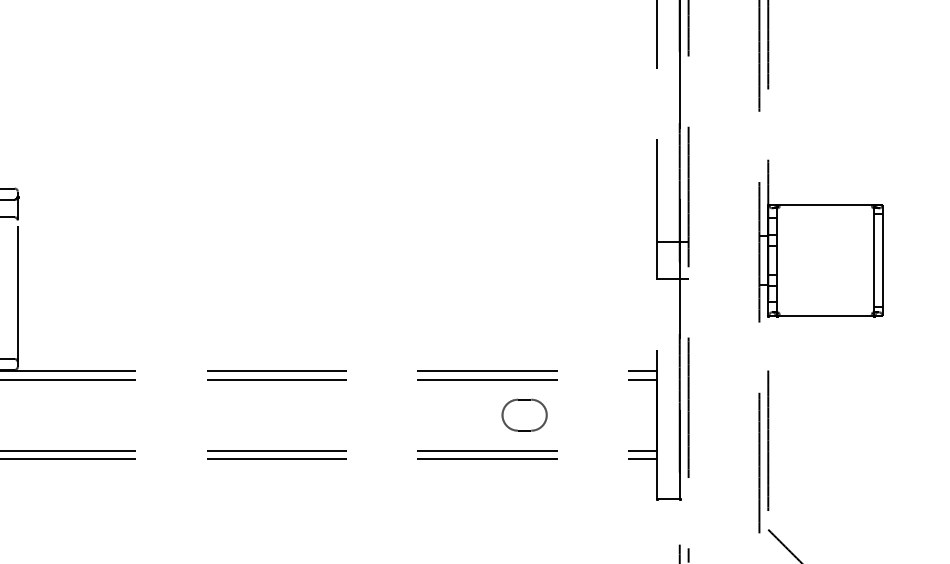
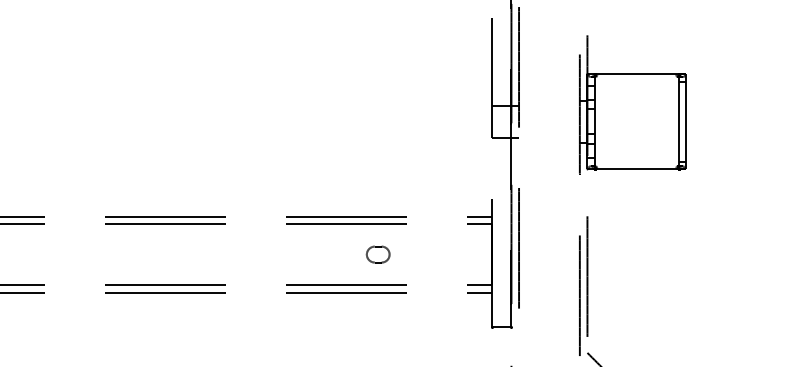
part: (524, 414) -> (378, 254), size x0.6

